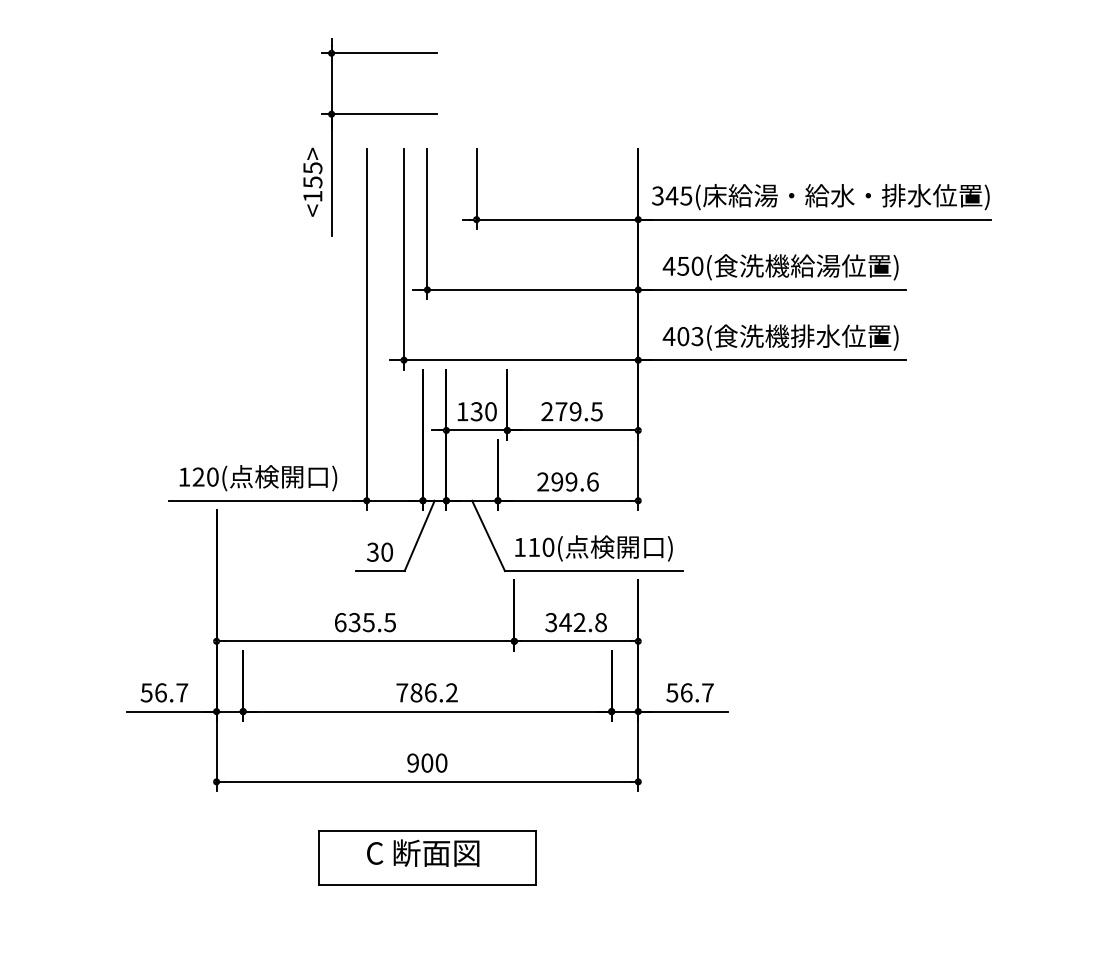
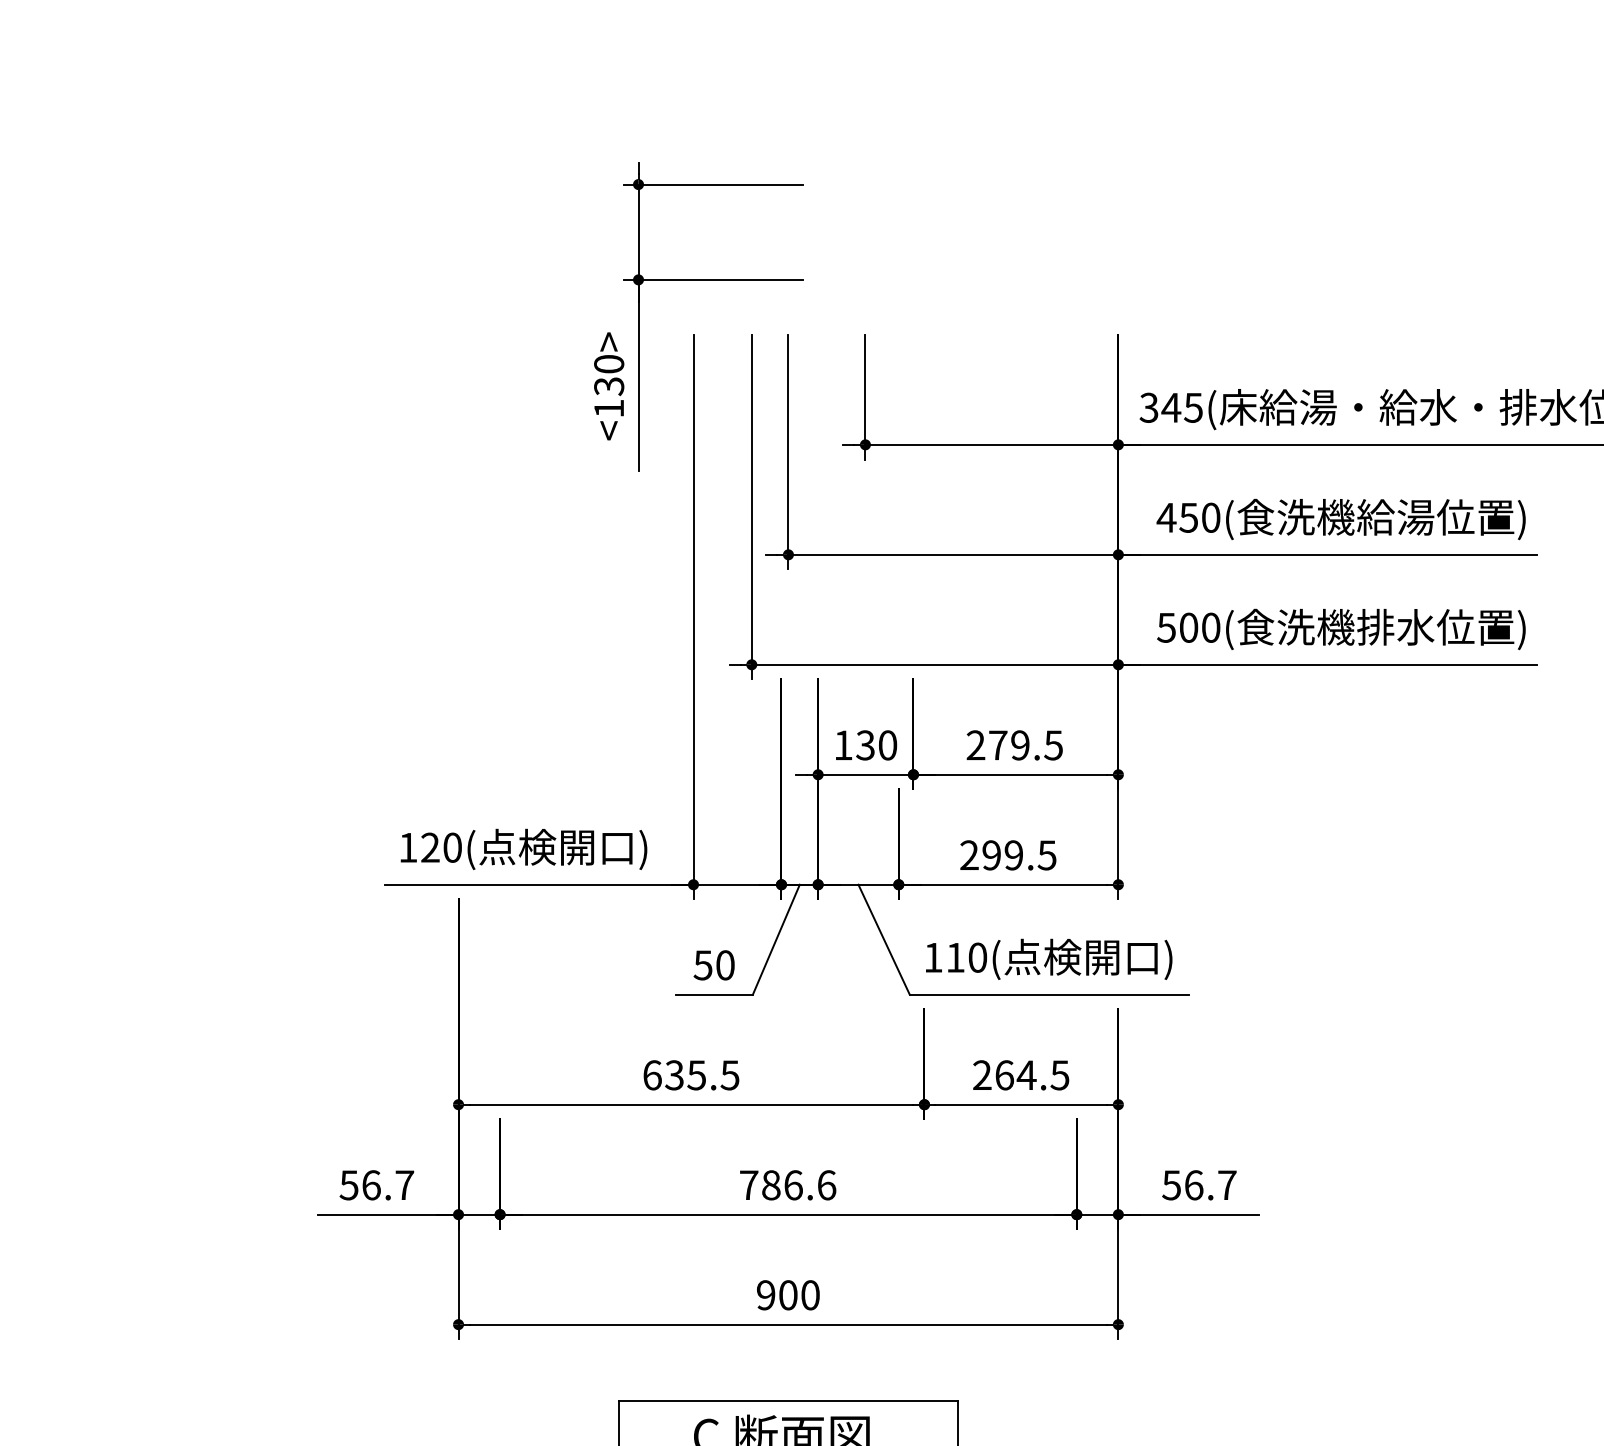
text: (312, 174) -> (608, 374), <155> -> <130>
text: (682, 336) -> (1187, 627), 403( -> 500(
text: (592, 481) -> (1046, 854), 299.6 -> 299.5
text: (372, 551) -> (702, 964), 30 -> 50
text: (575, 622) -> (1020, 1075), 342.8 -> 264.5
text: (451, 692) -> (826, 1184), 786.2 -> 786.6

